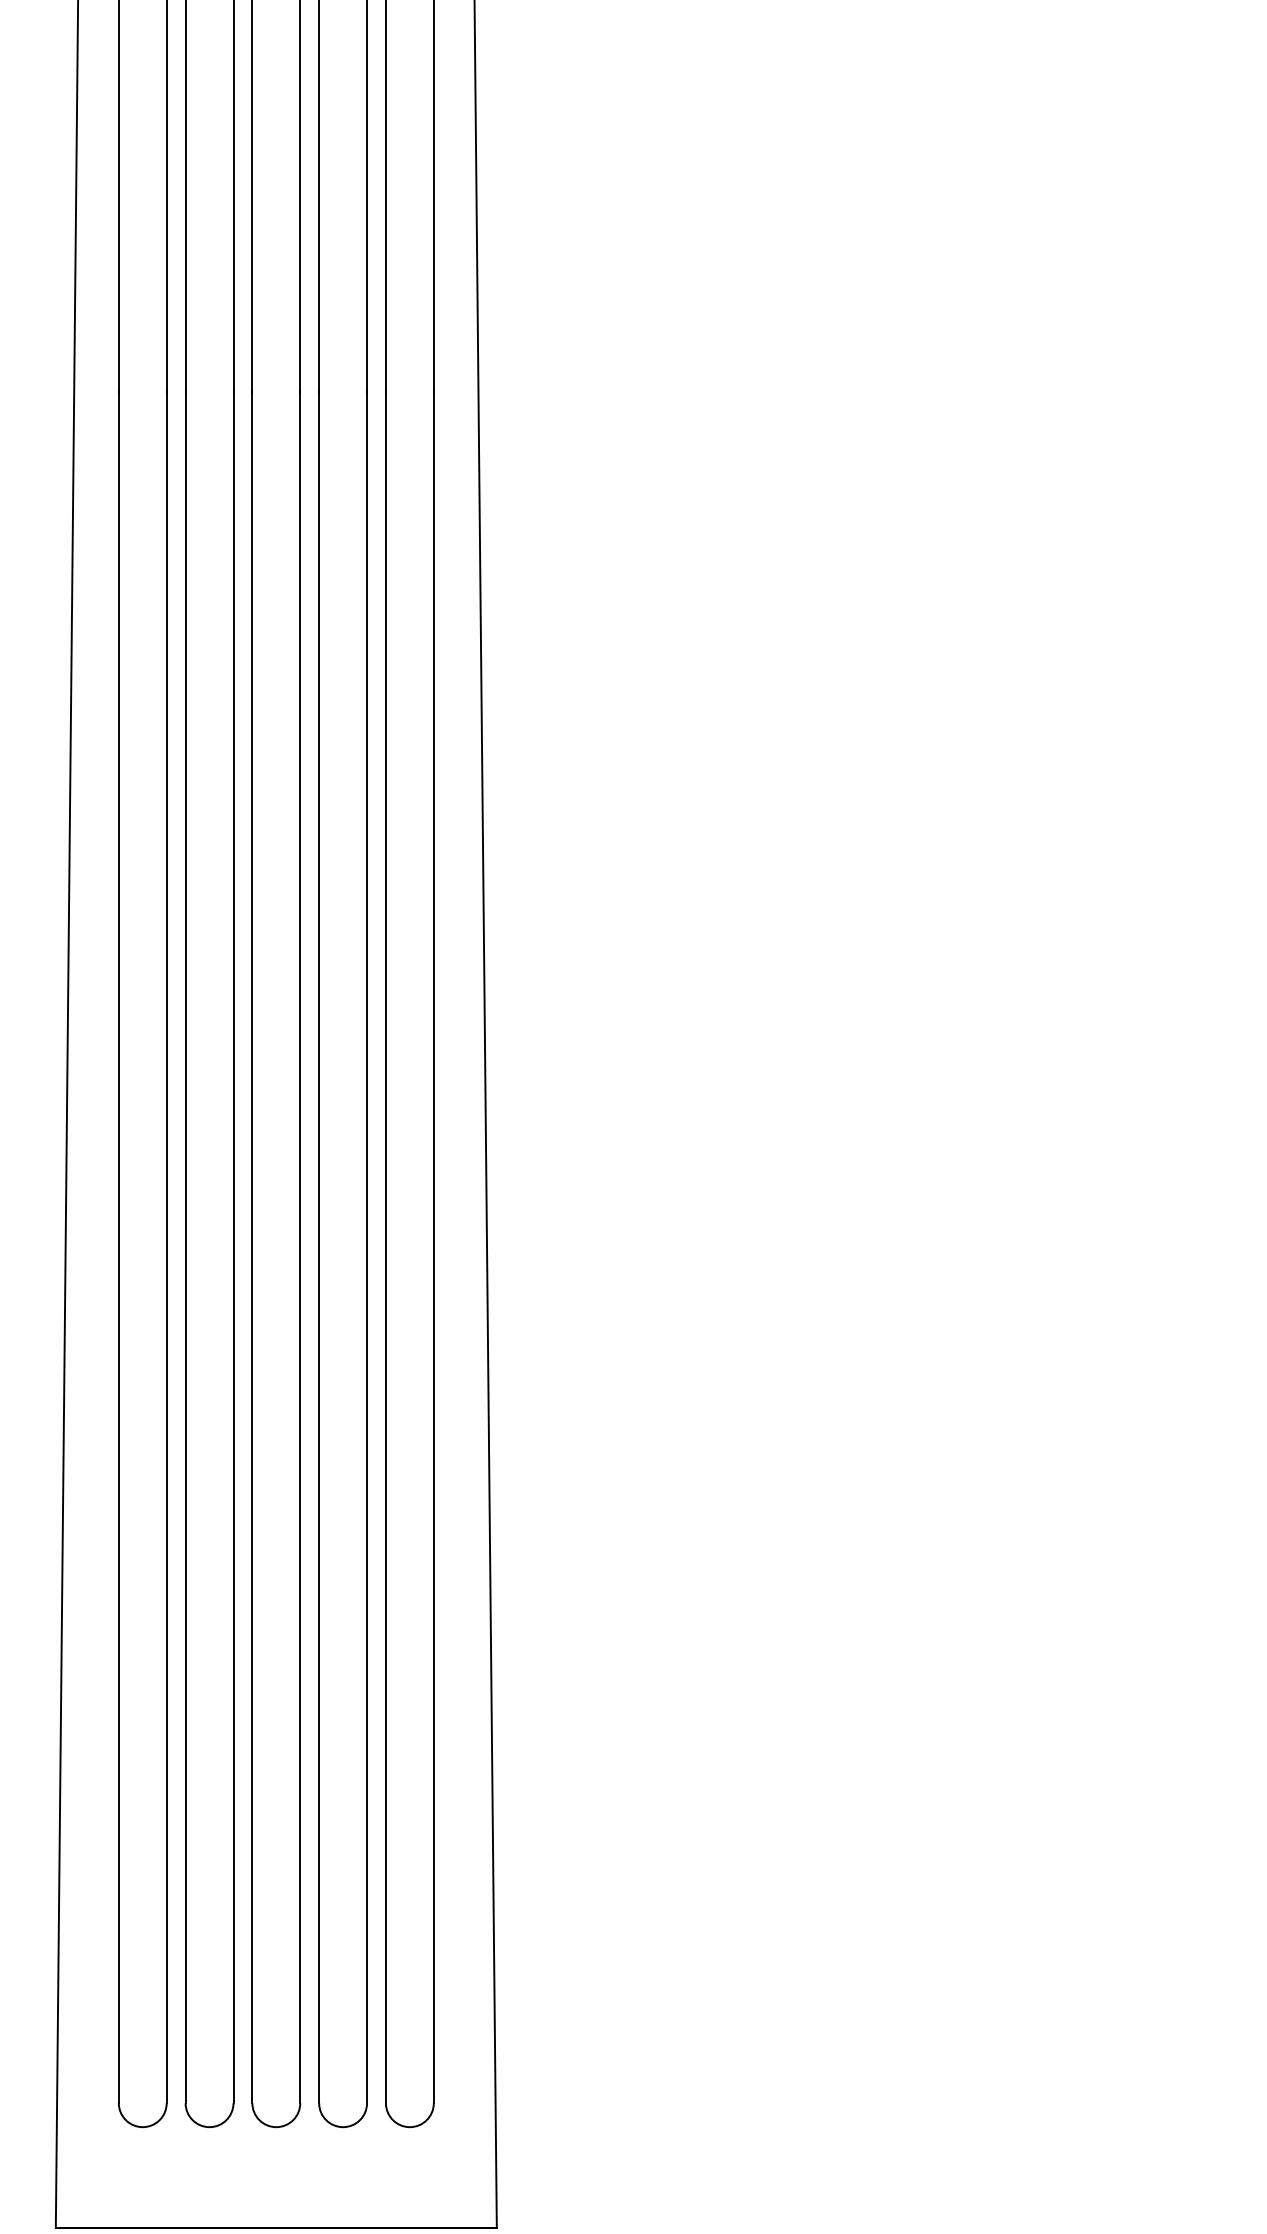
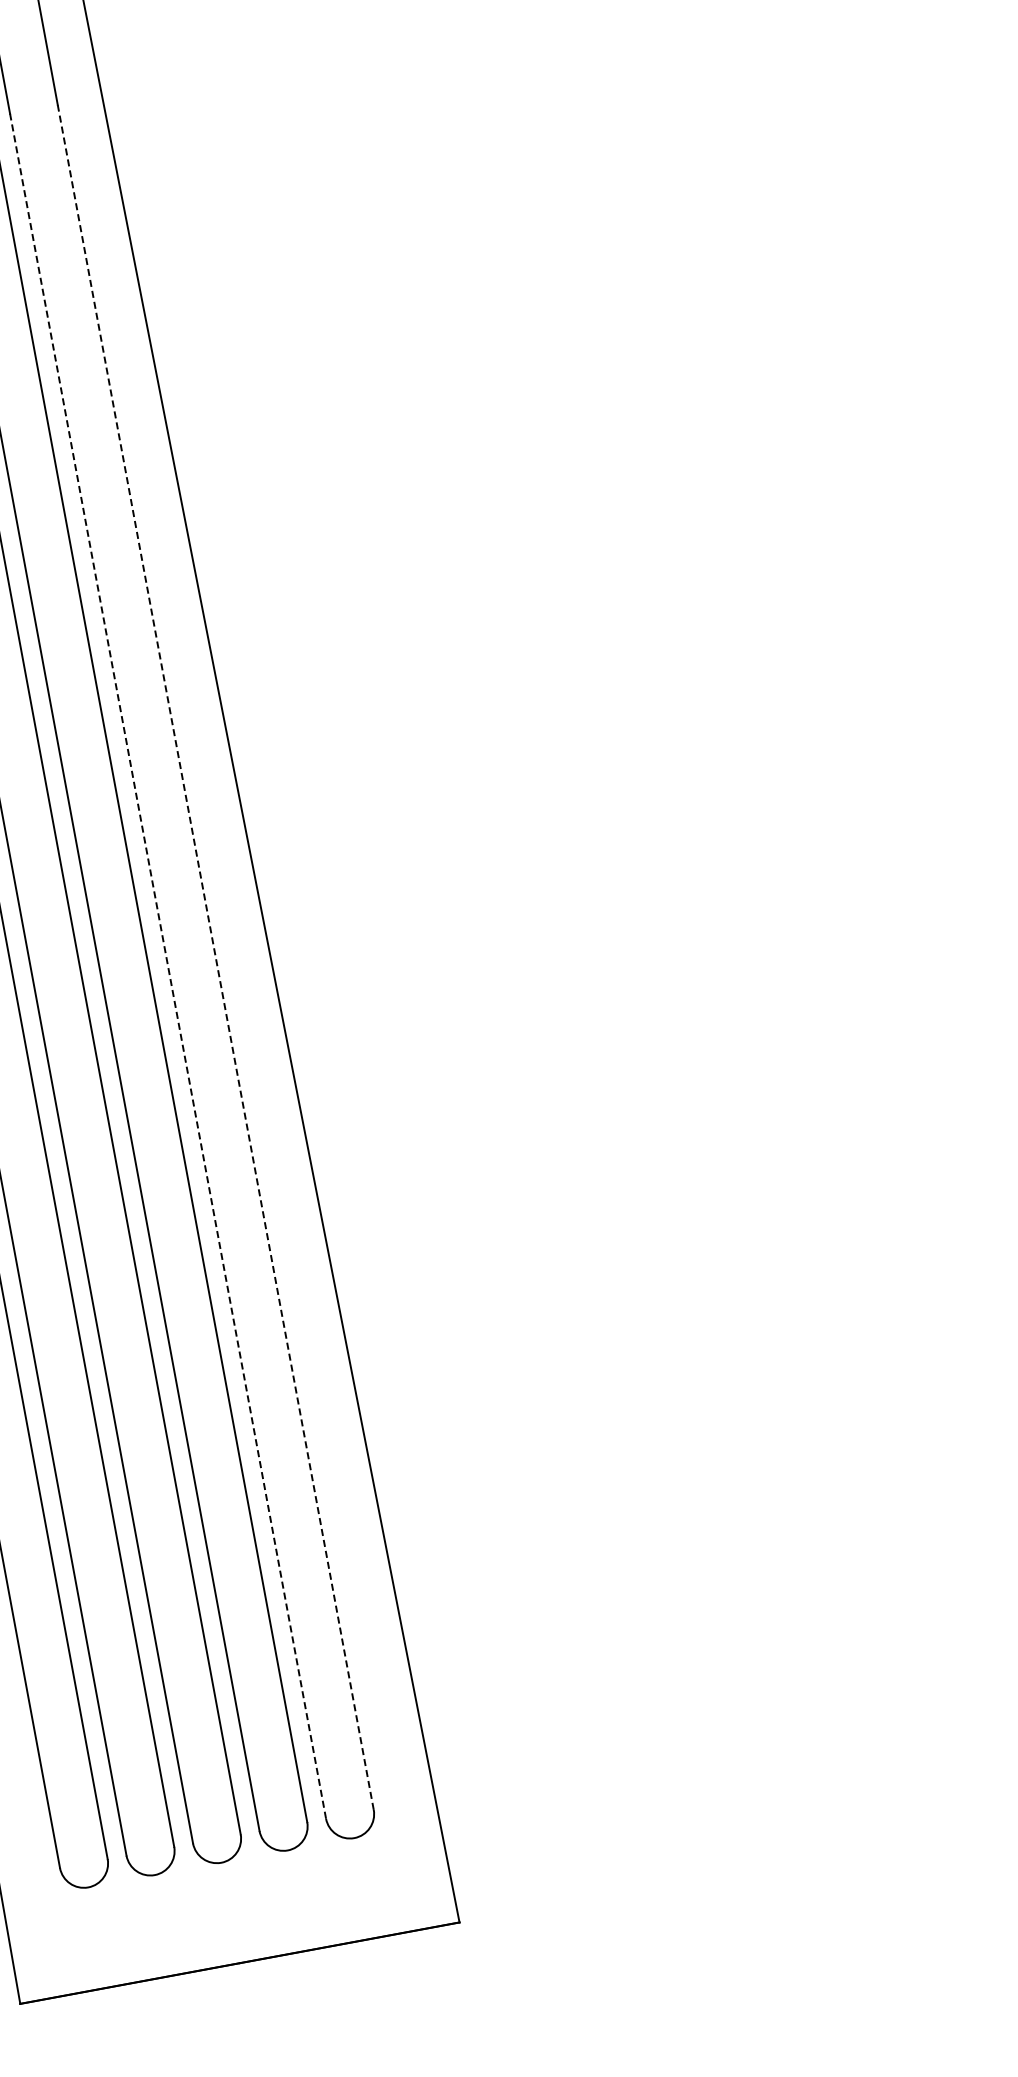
line: (385, 1247) -> (167, 966), solid -> dashed
line: (433, 1247) -> (215, 957), solid -> dashed

